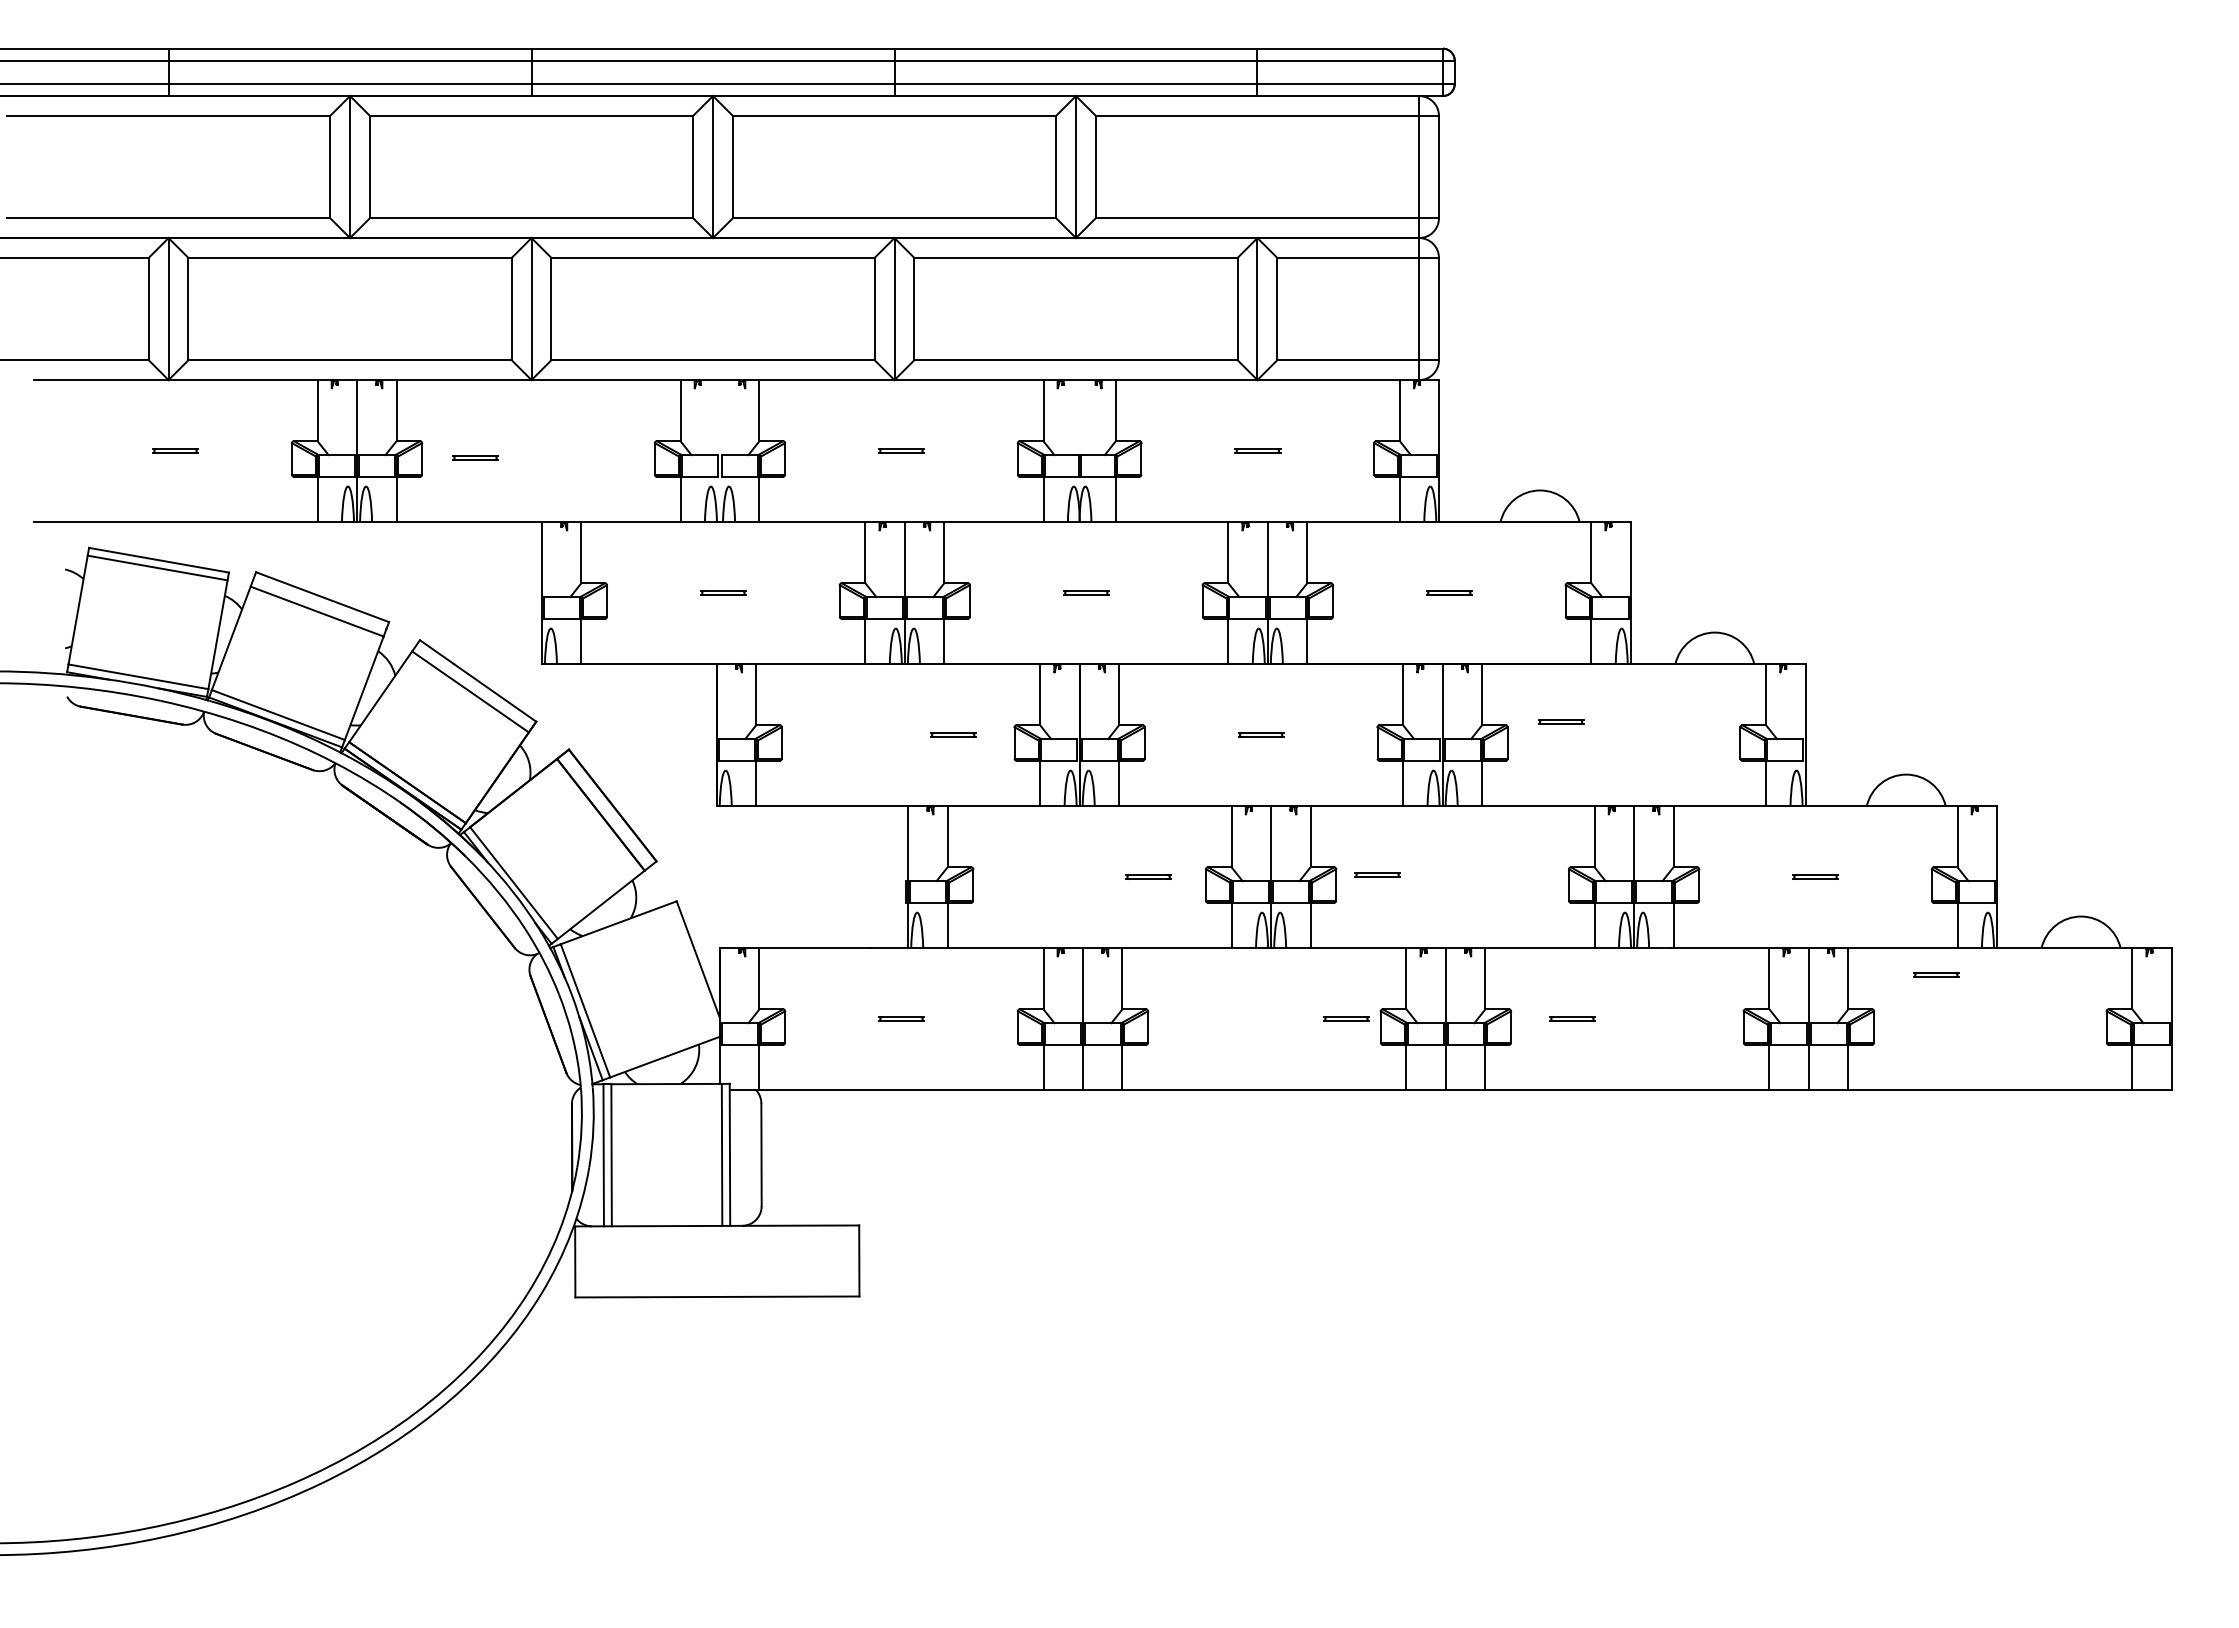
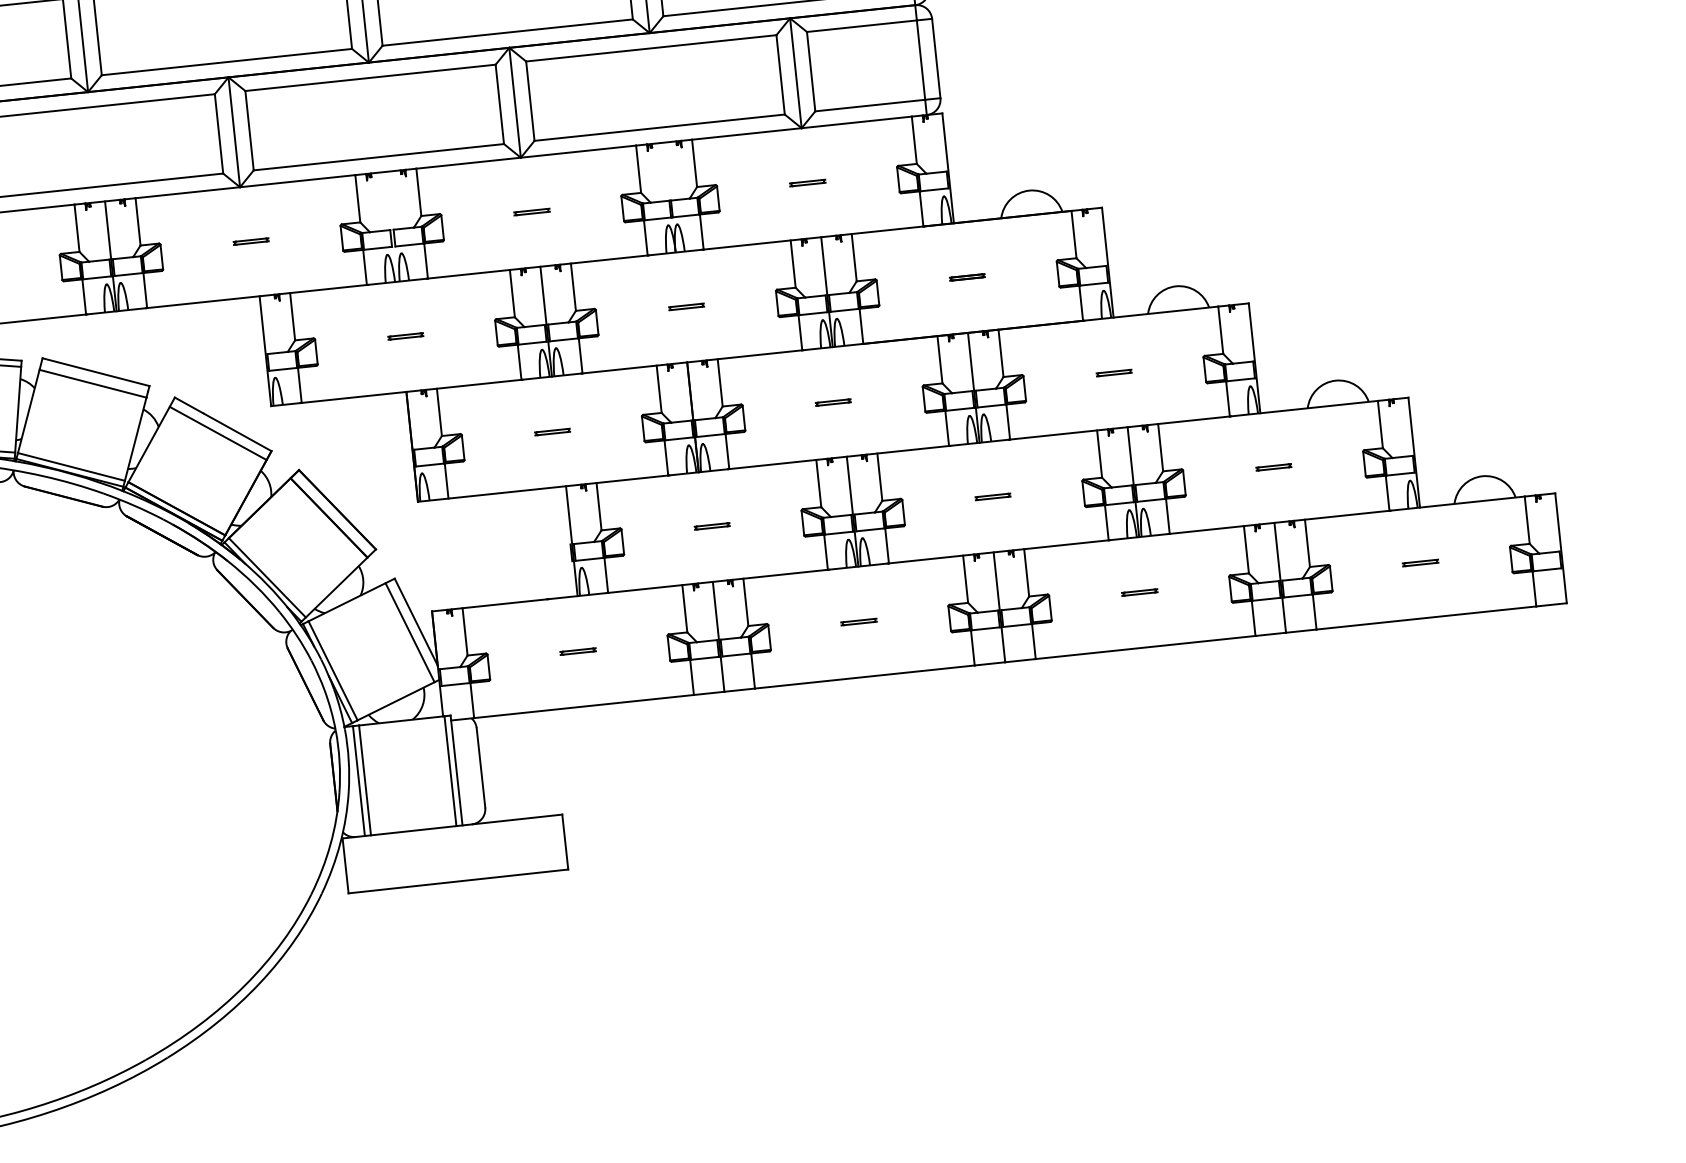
part: (475, 457) -> (251, 241), moved
part: (1561, 721) -> (1114, 372), moved
part: (953, 734) -> (552, 431), moved
part: (1377, 874) -> (992, 496), moved
part: (1148, 876) -> (712, 525), moved
line: (688, 972) -> (409, 632), added
part: (1936, 974) -> (1420, 562), moved
part: (1346, 1018) -> (859, 621), moved
part: (1572, 1018) -> (1139, 592), moved

